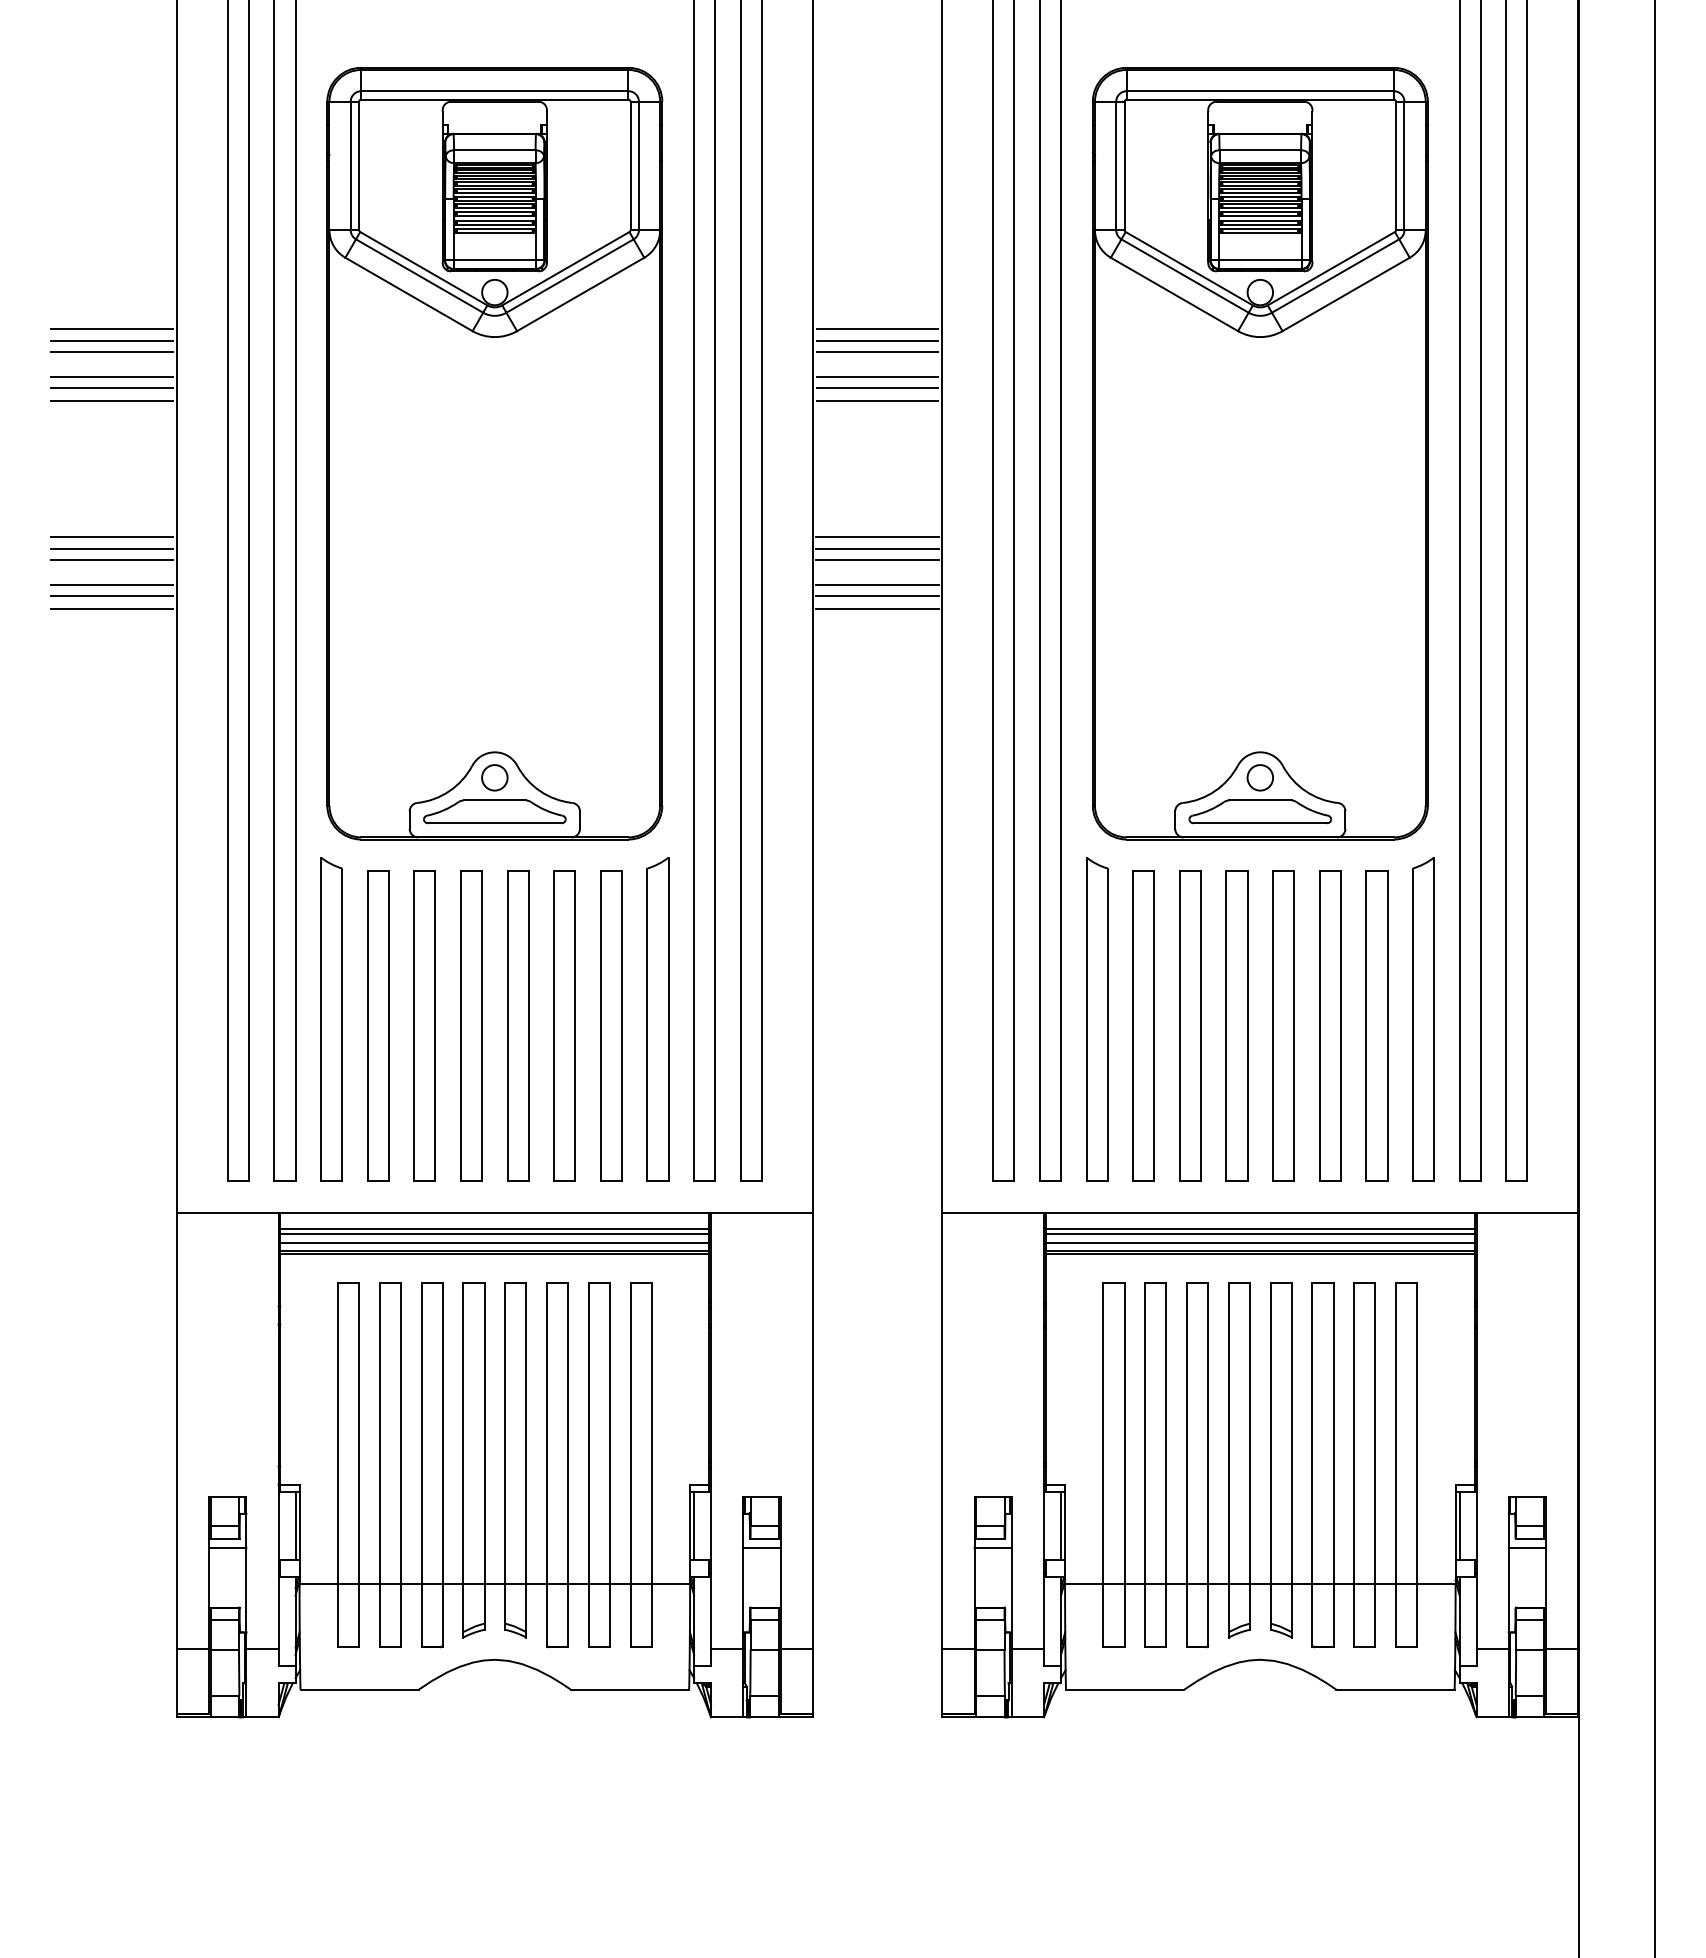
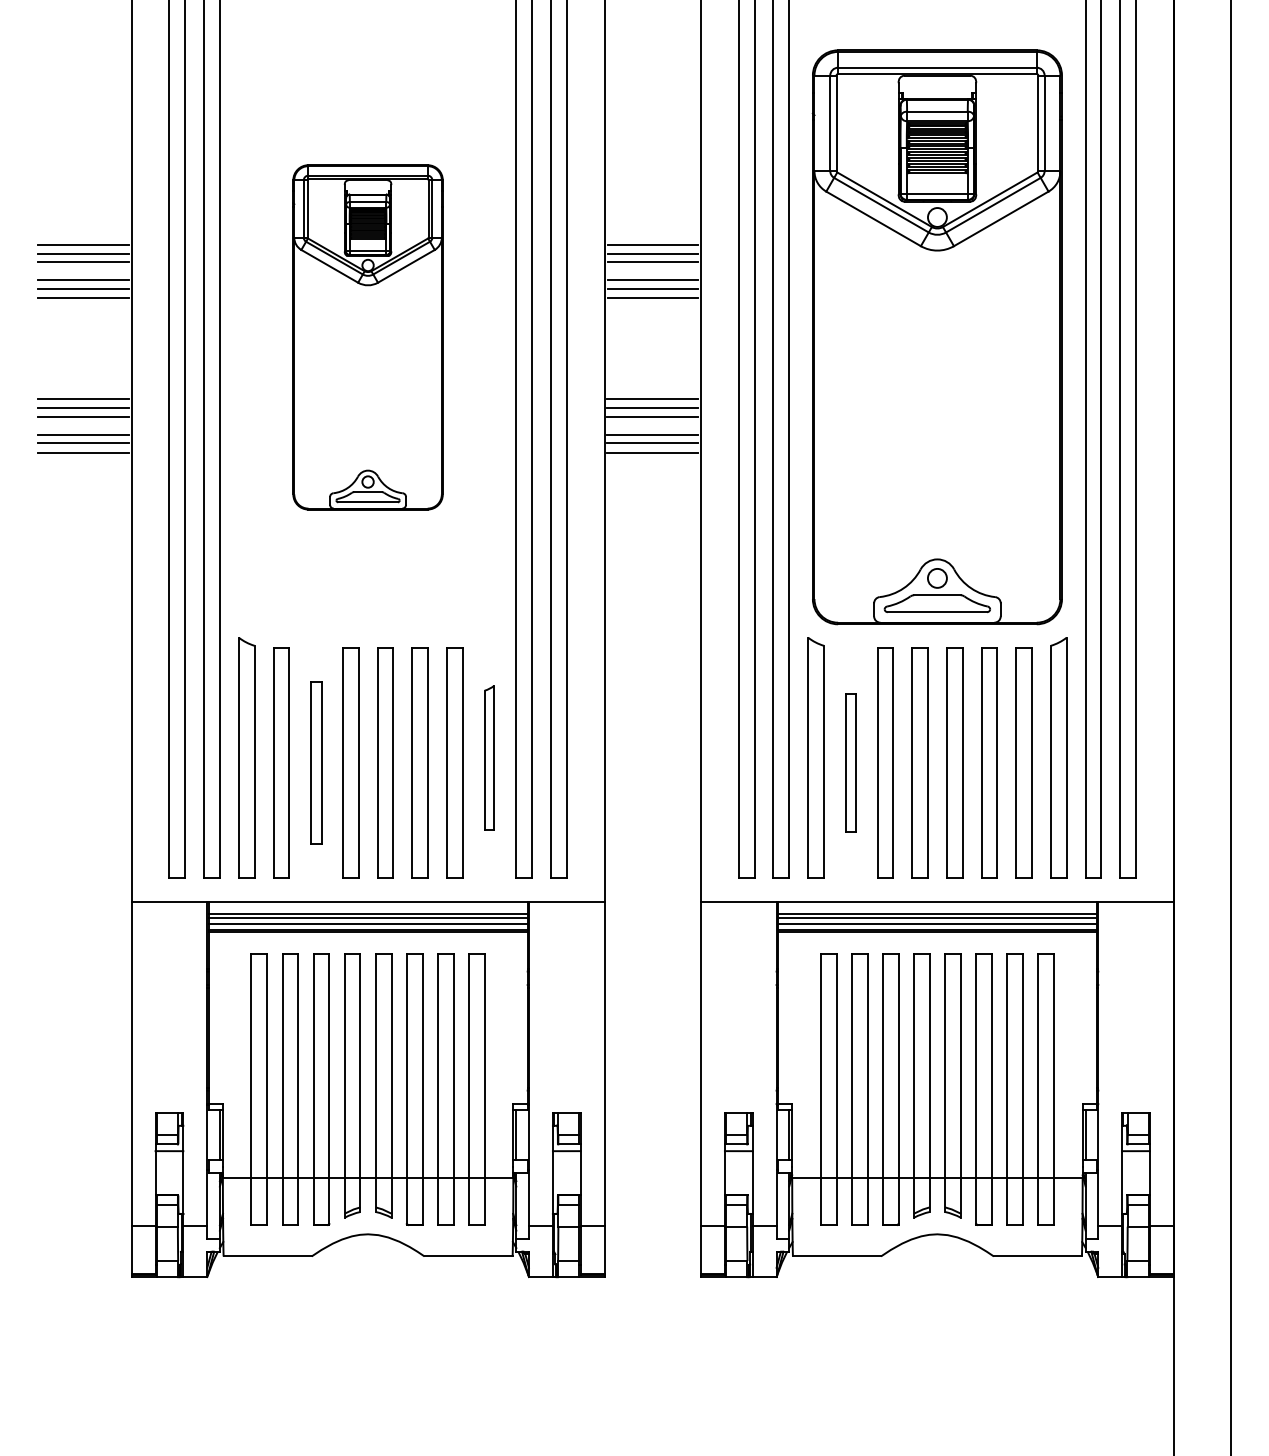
part: (493, 453) -> (367, 337), size x0.6
part: (658, 1018) -> (489, 757), size x0.6
part: (424, 1025) -> (315, 762), size x0.7
part: (1143, 1025) -> (850, 762), size x0.6

